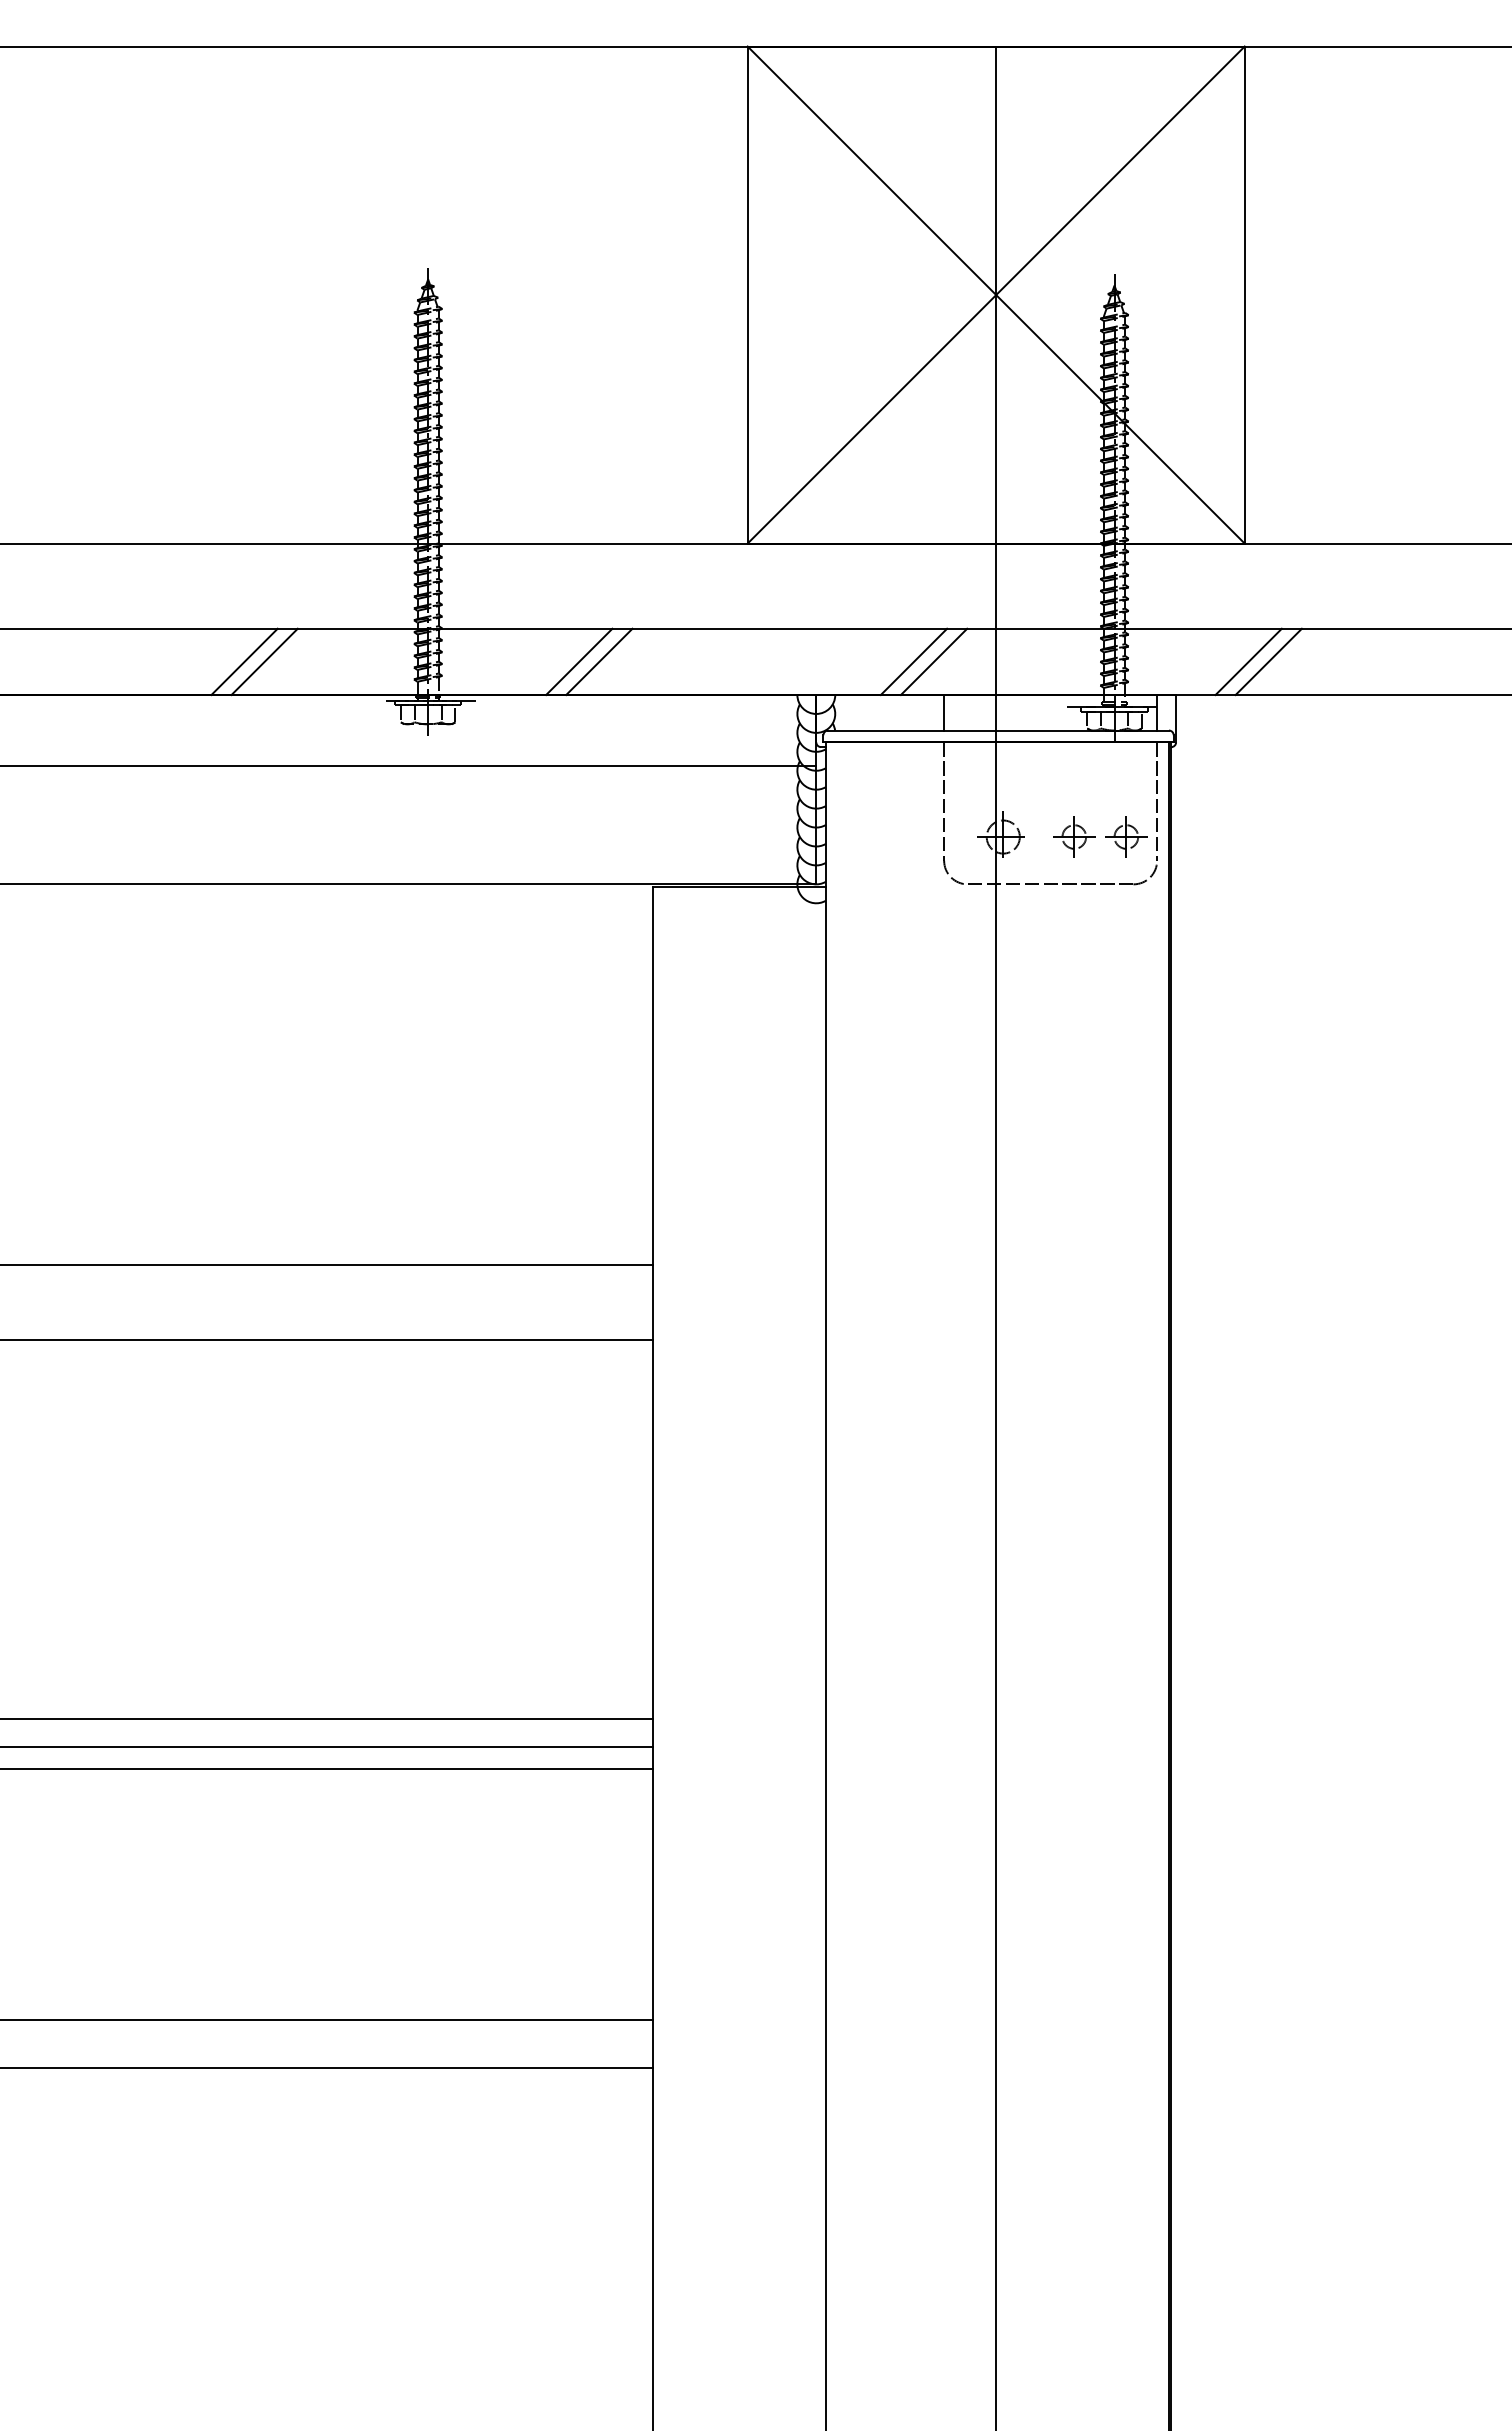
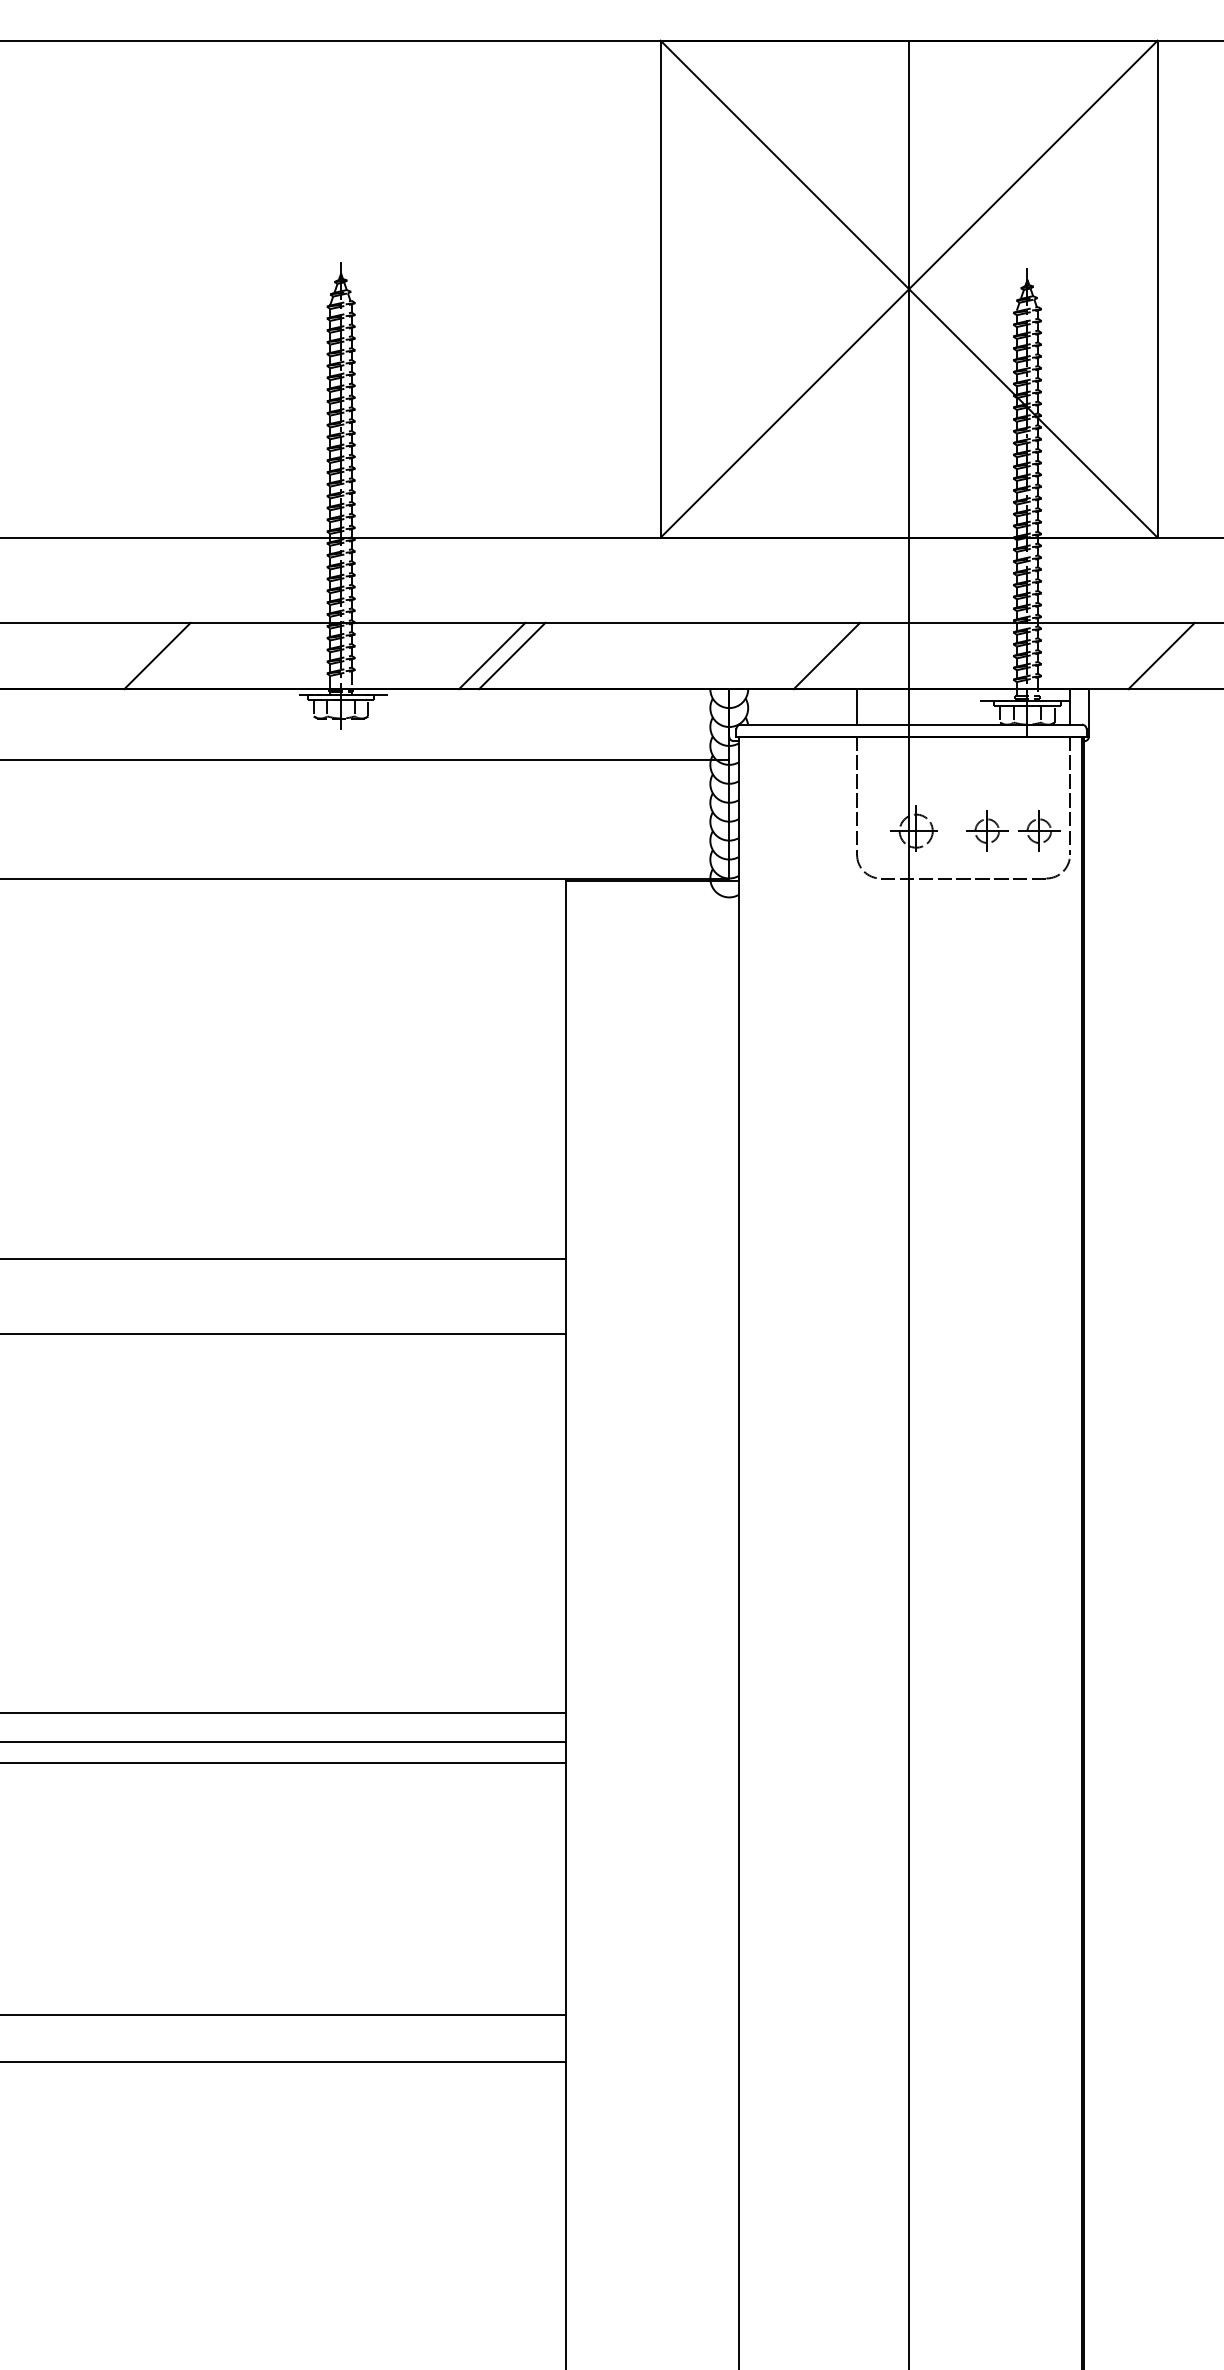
line: (264, 661) -> (177, 655), removed
line: (933, 661) -> (846, 655), removed
line: (1268, 661) -> (1181, 655), removed

